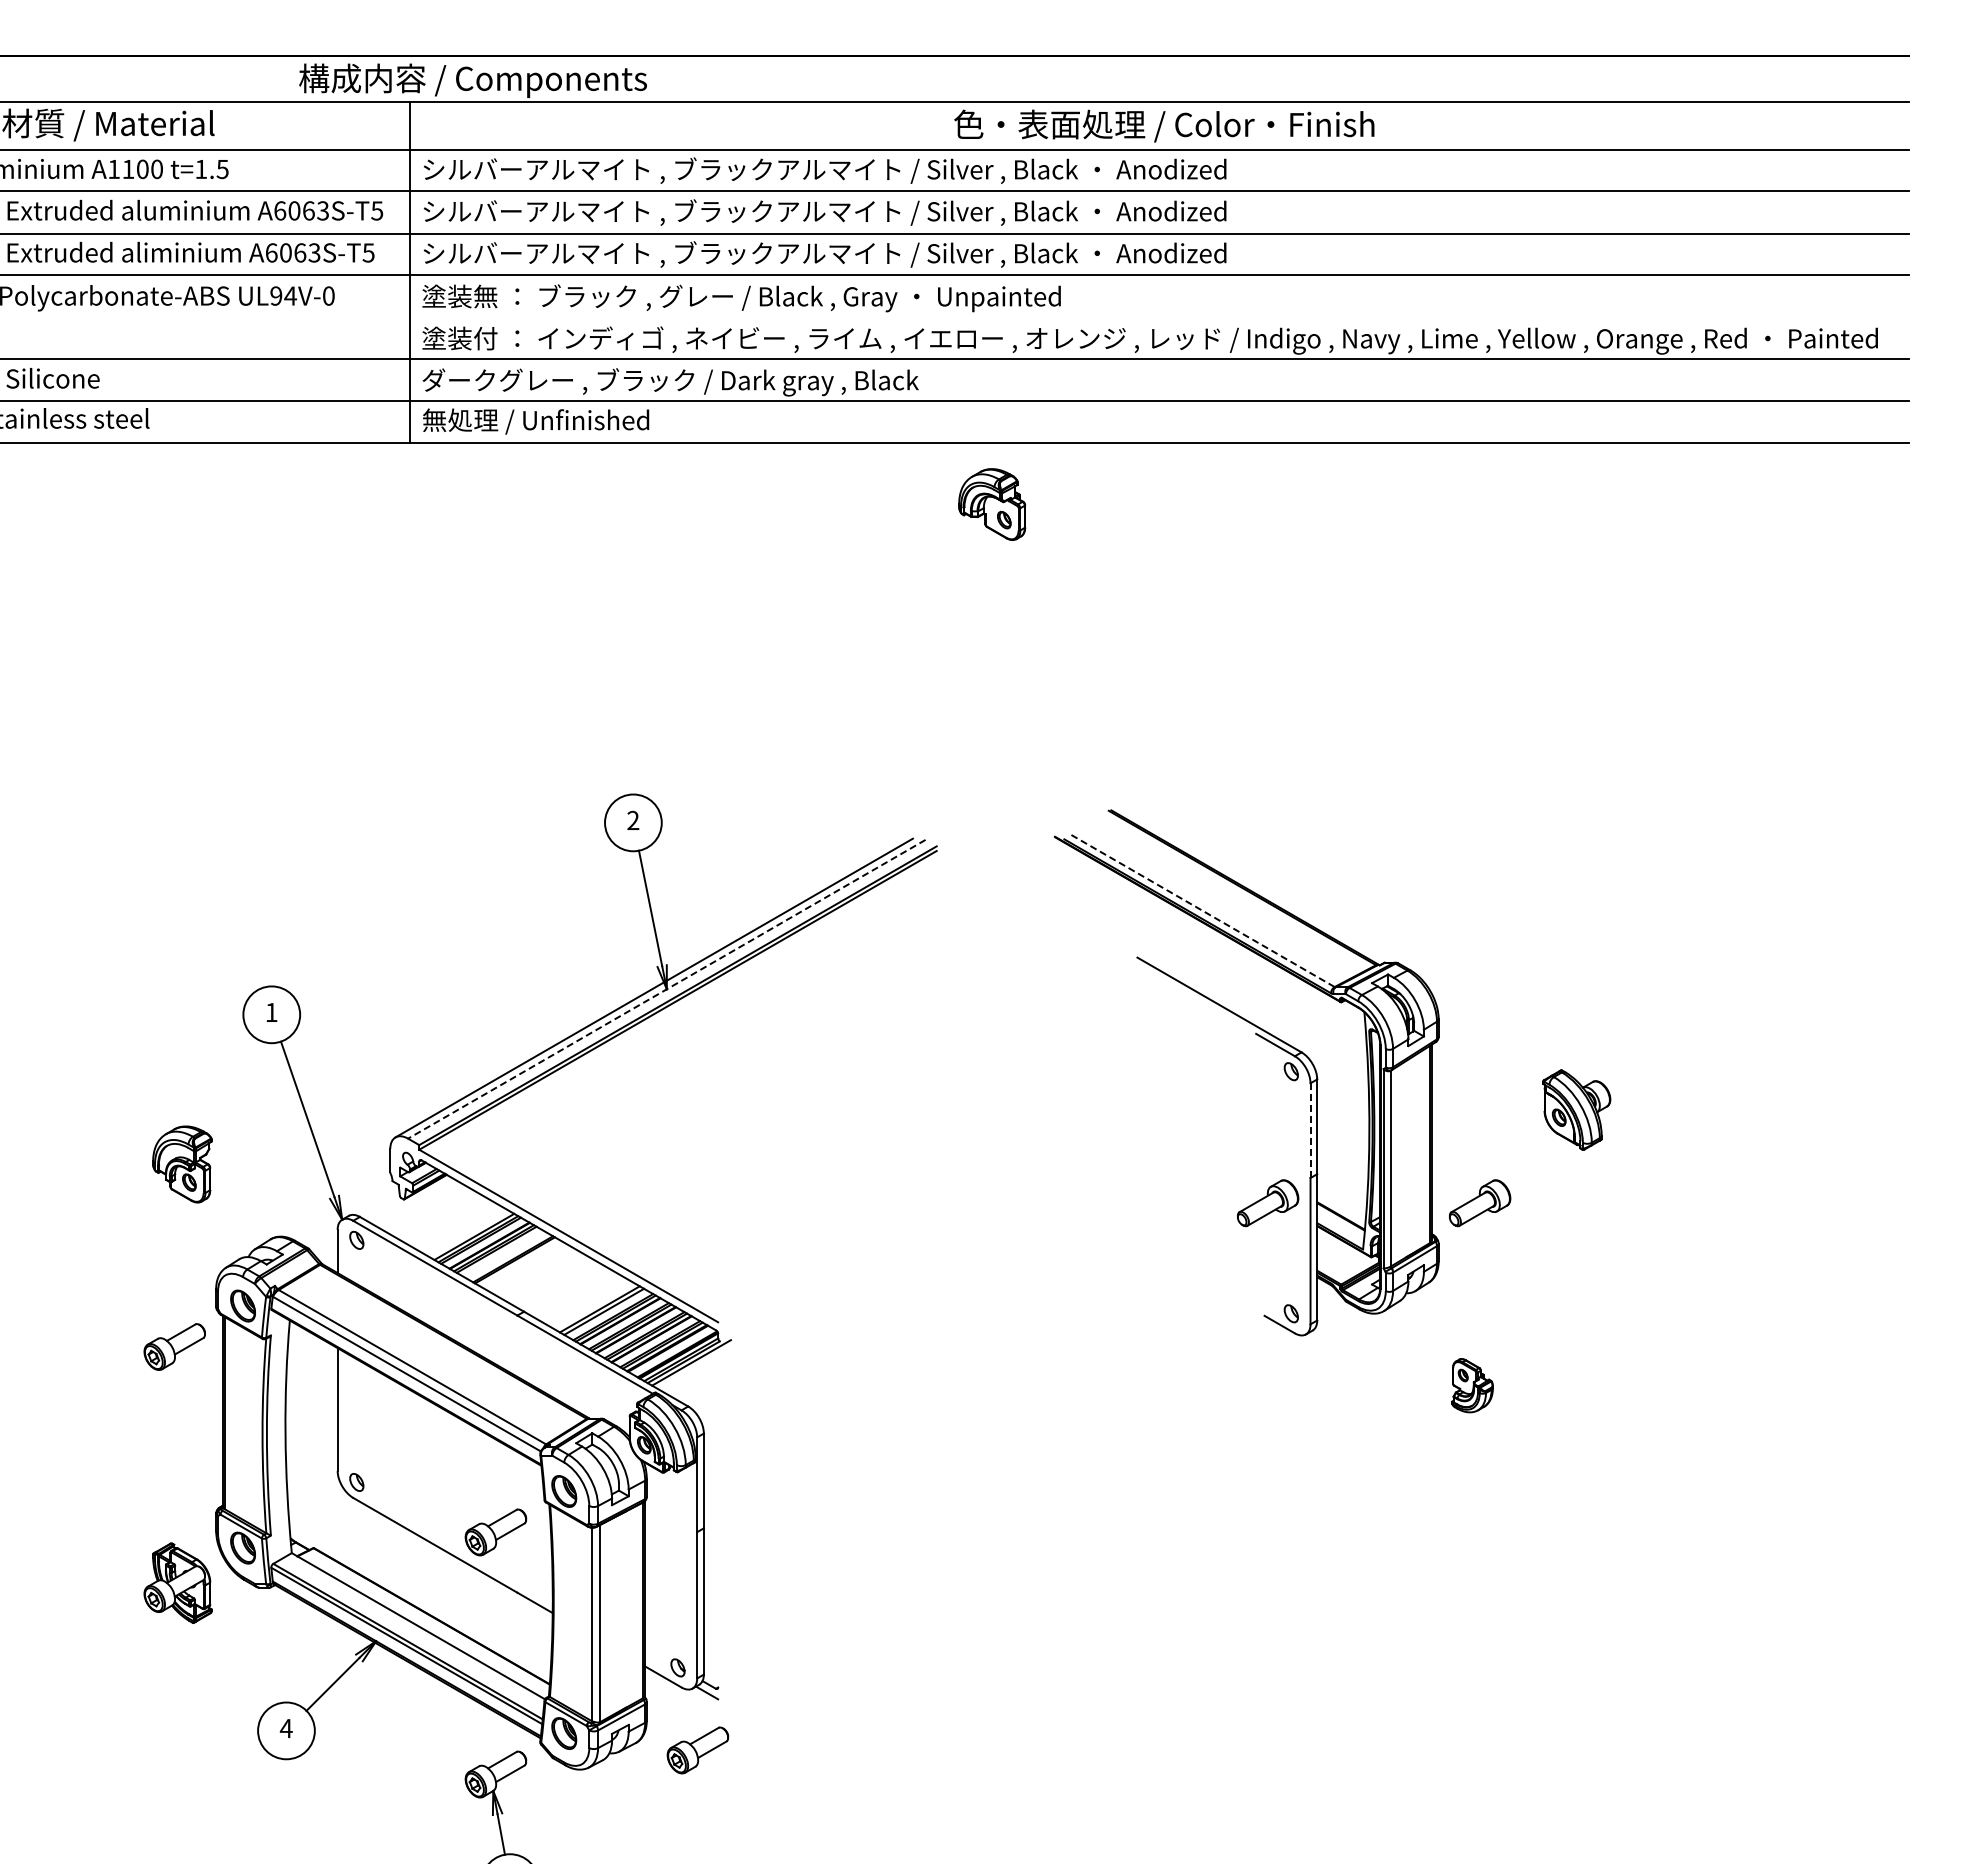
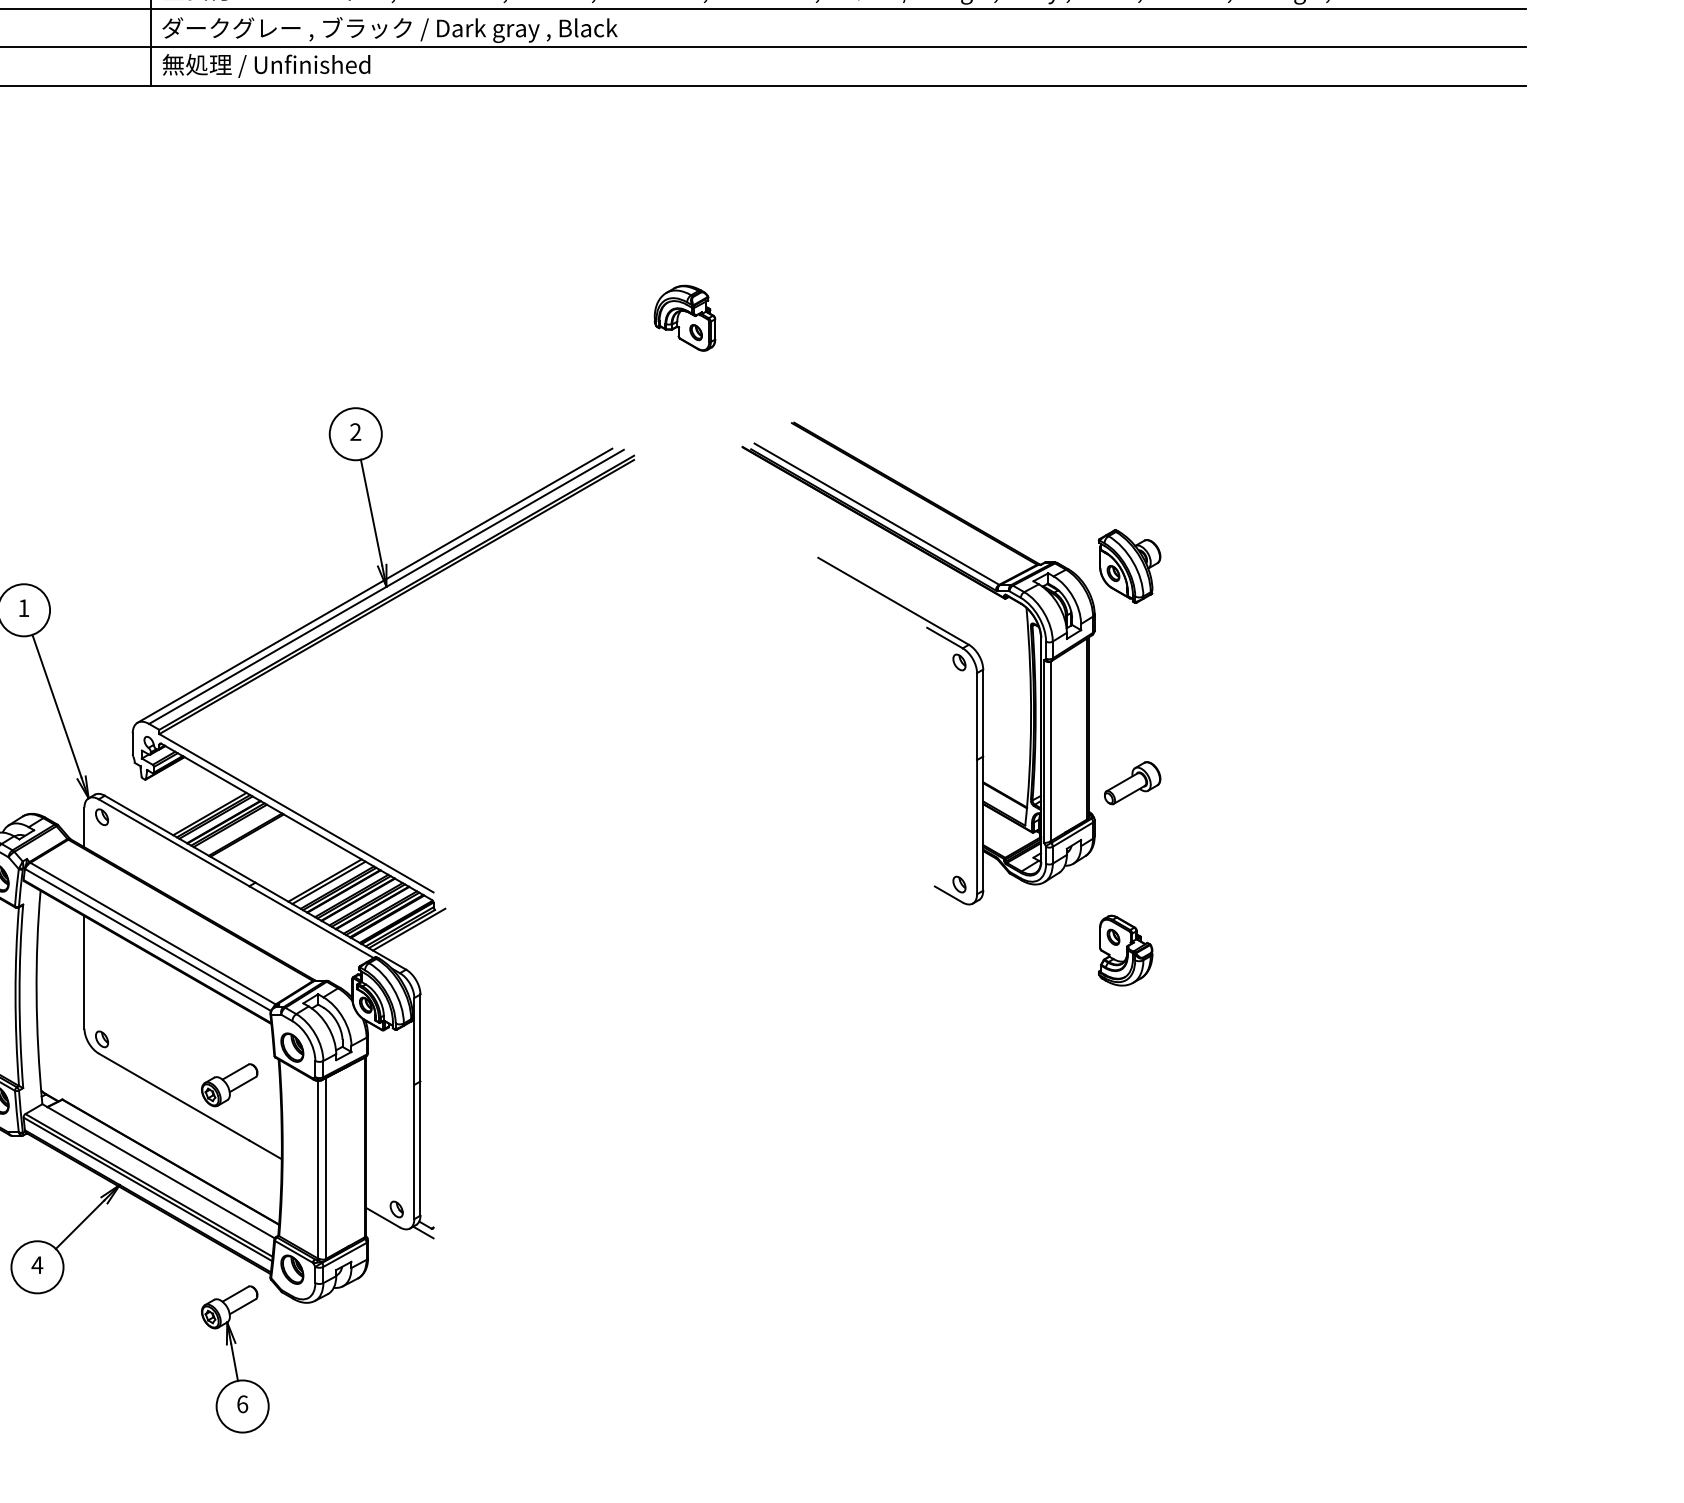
part: (992, 504) -> (685, 318), moved
line: (1201, 910) -> (877, 514), dashed -> solid
line: (666, 989) -> (386, 587), dashed -> solid
part: (1576, 1109) -> (1129, 565), moved
line: (1310, 1130) -> (977, 716), dashed -> solid
part: (1268, 1203) -> (938, 783), removed
part: (1472, 1385) -> (1125, 950), size x1.43
part: (697, 1750) -> (414, 1285), removed

